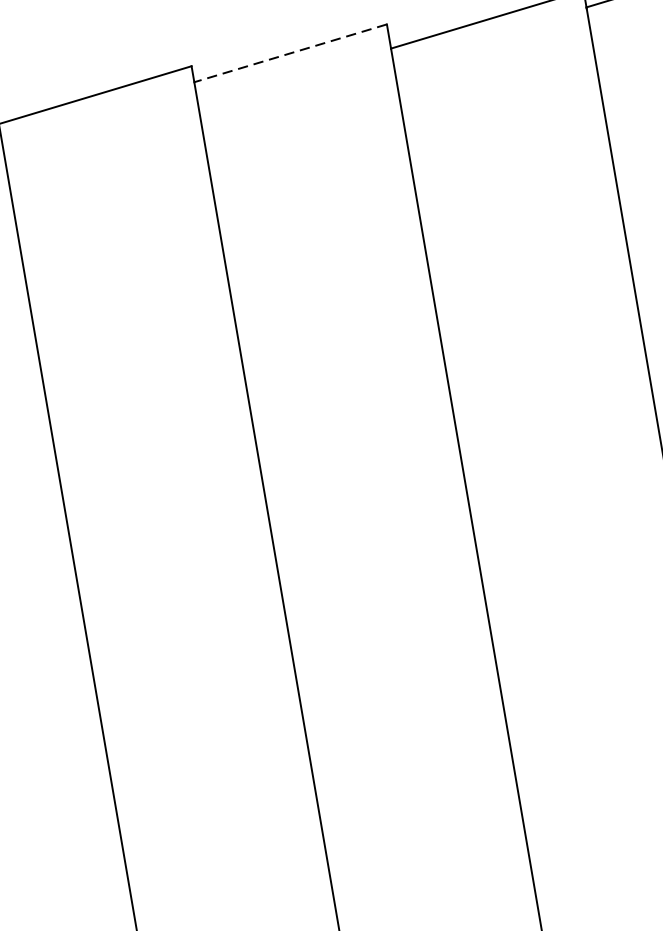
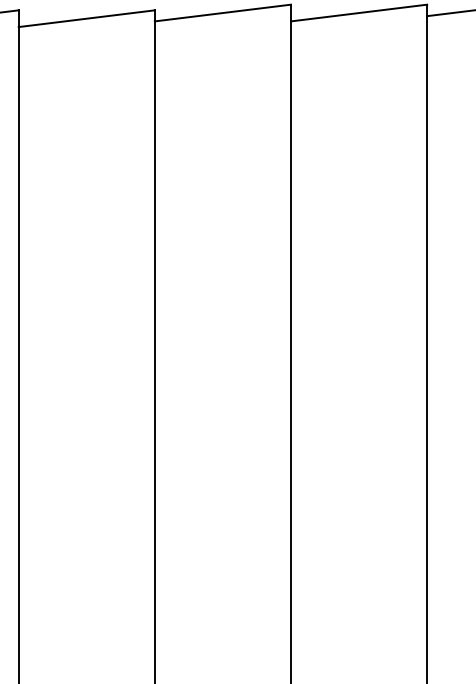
line: (290, 54) -> (222, 13), dashed -> solid

